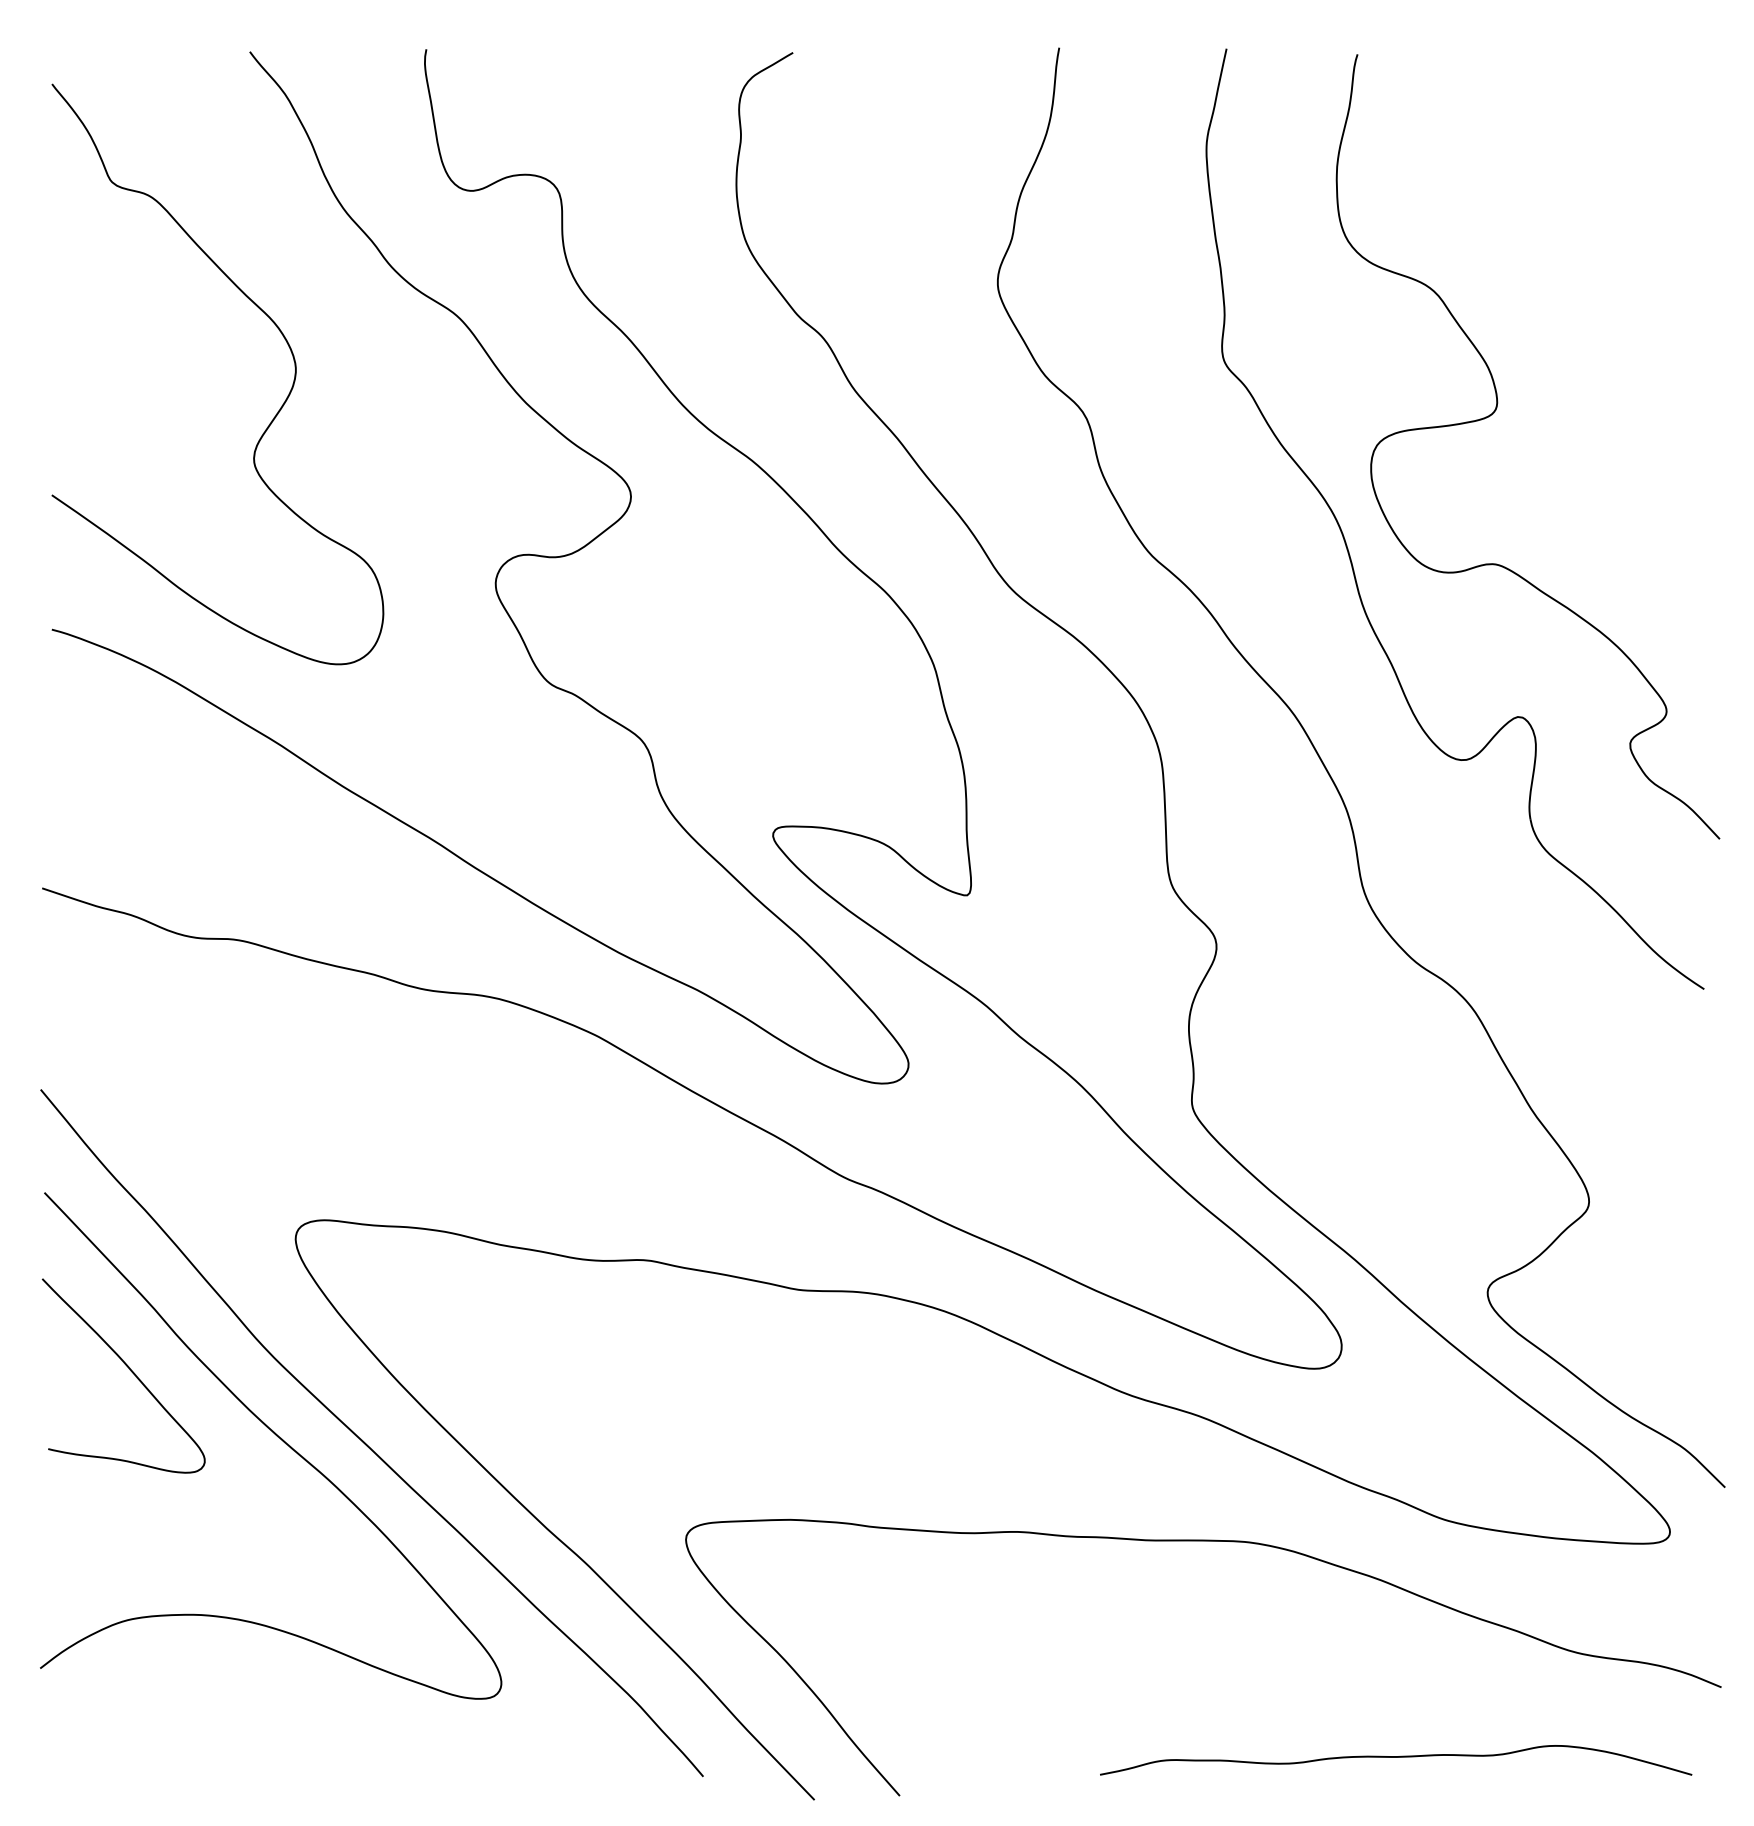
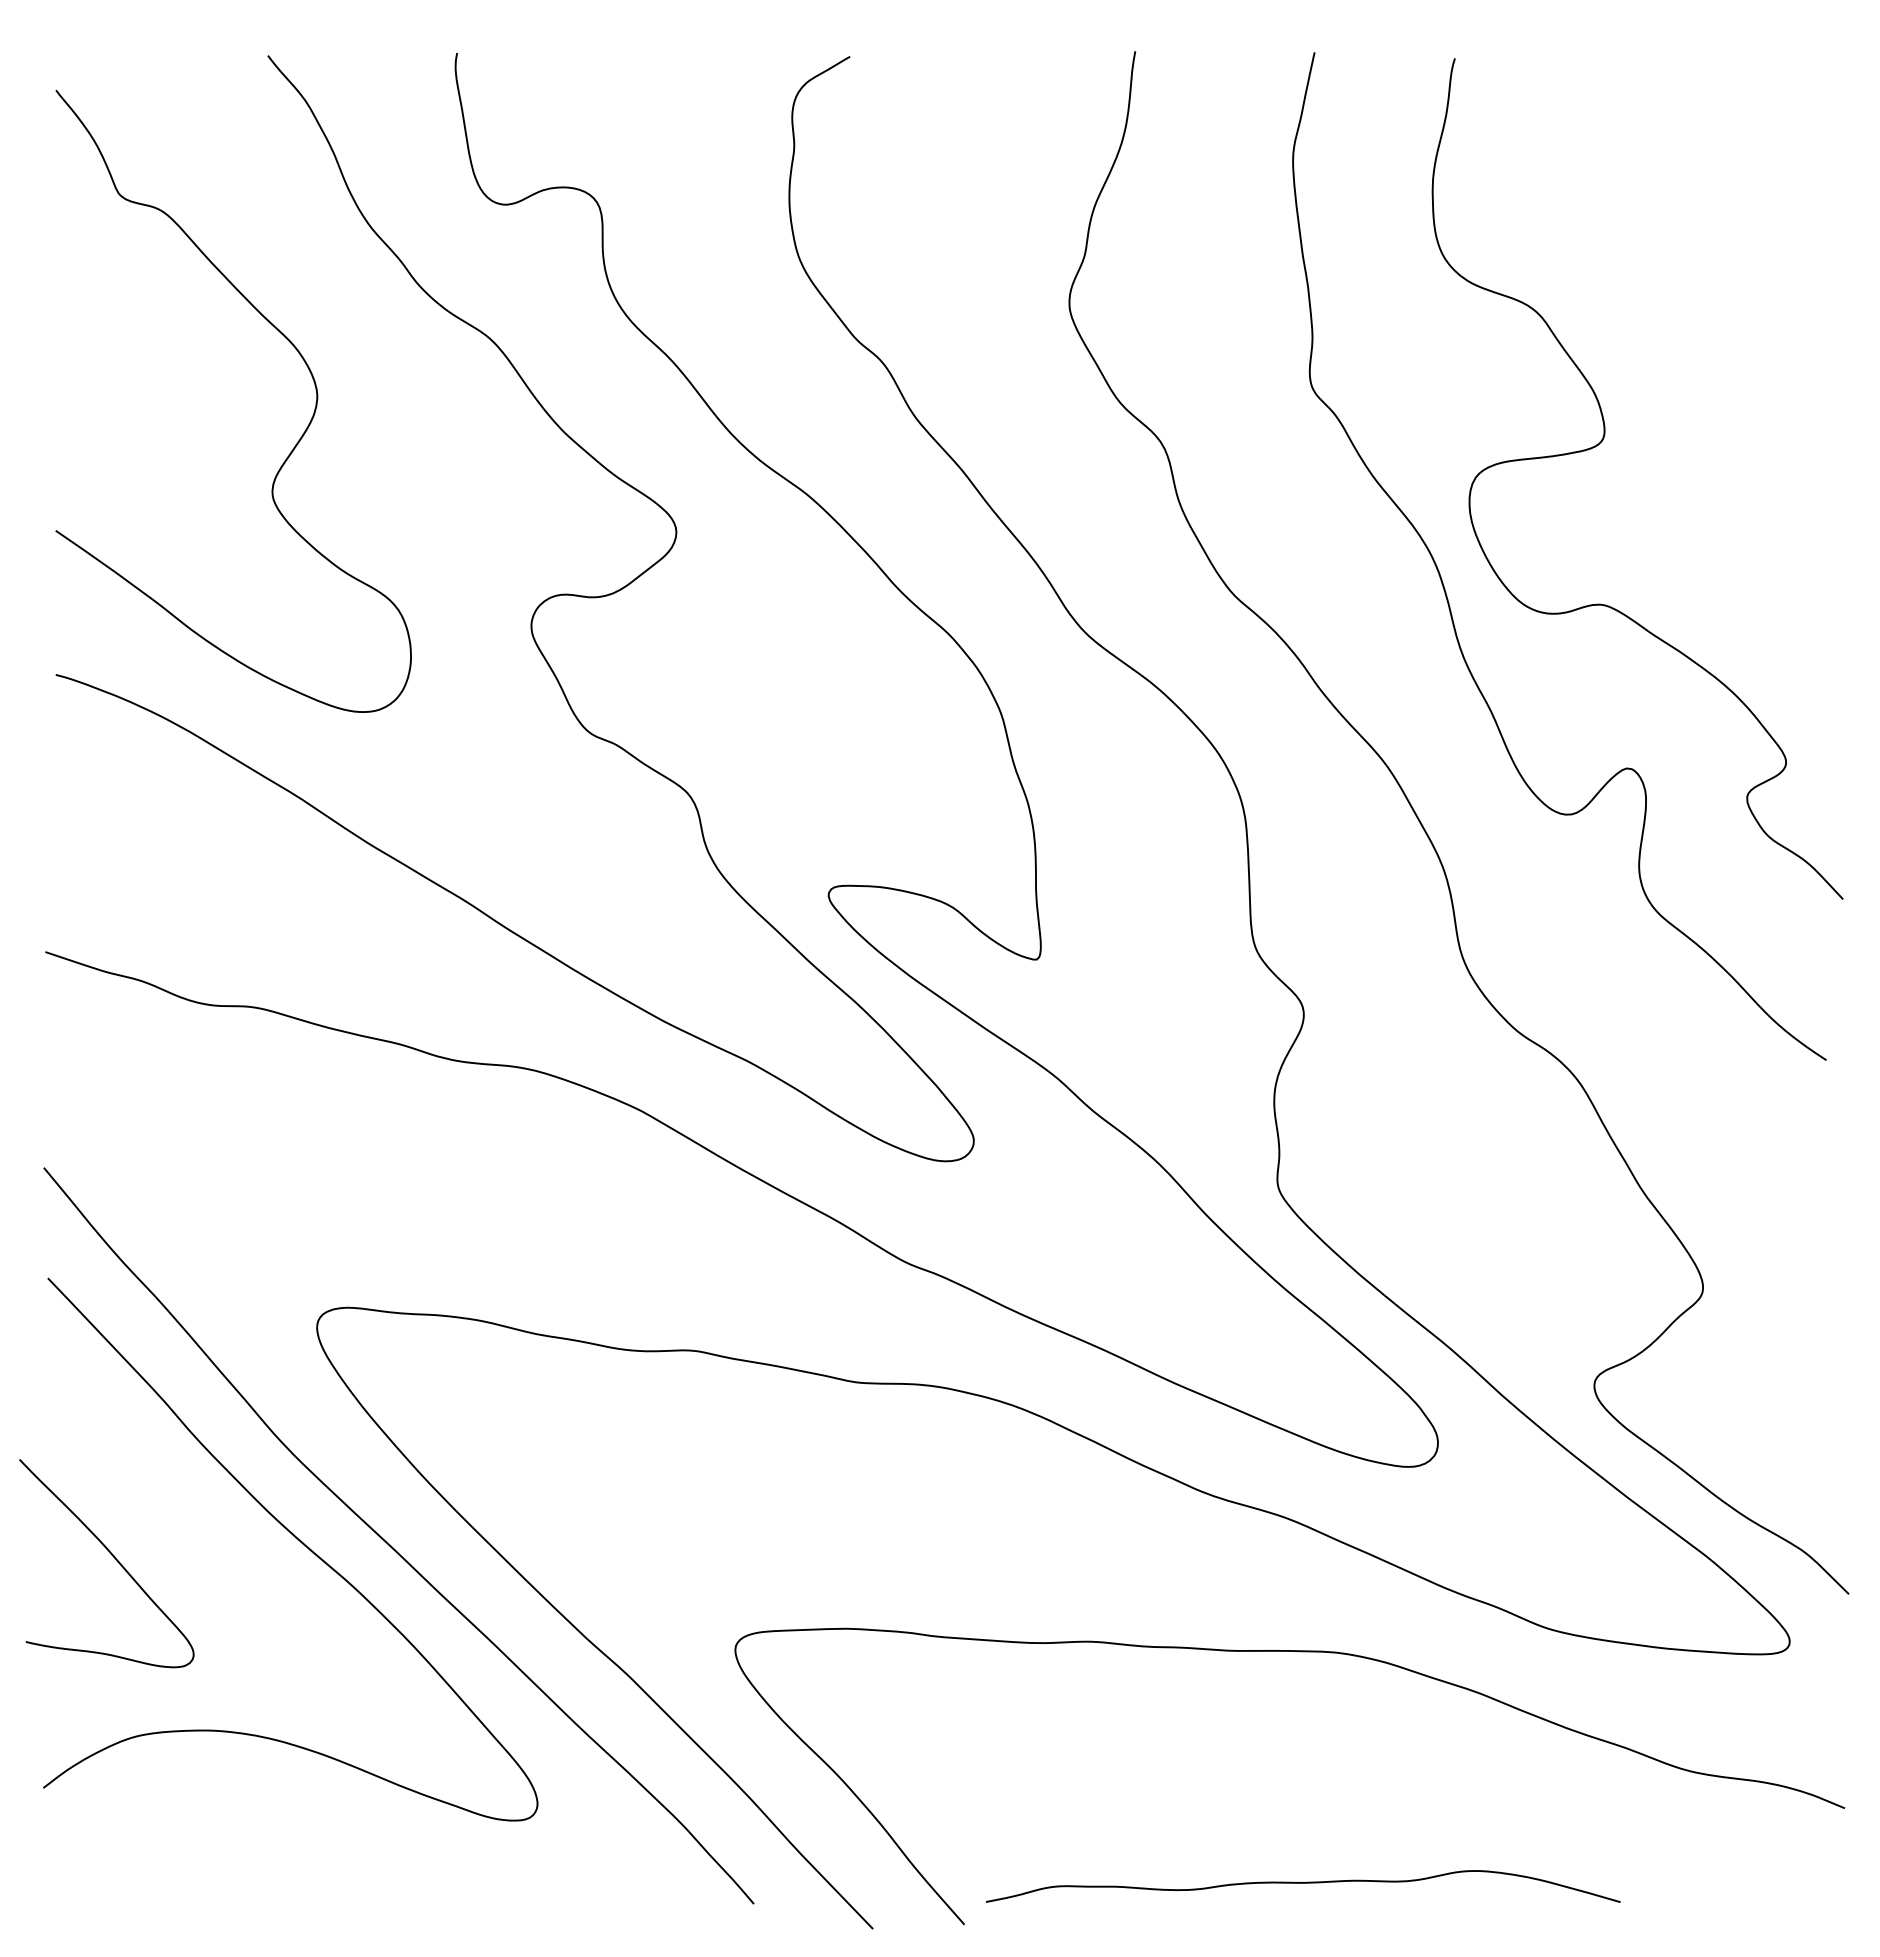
curve: (129, 1369) -> (112, 1556), moved
curve: (1396, 1757) -> (1303, 1883), moved

